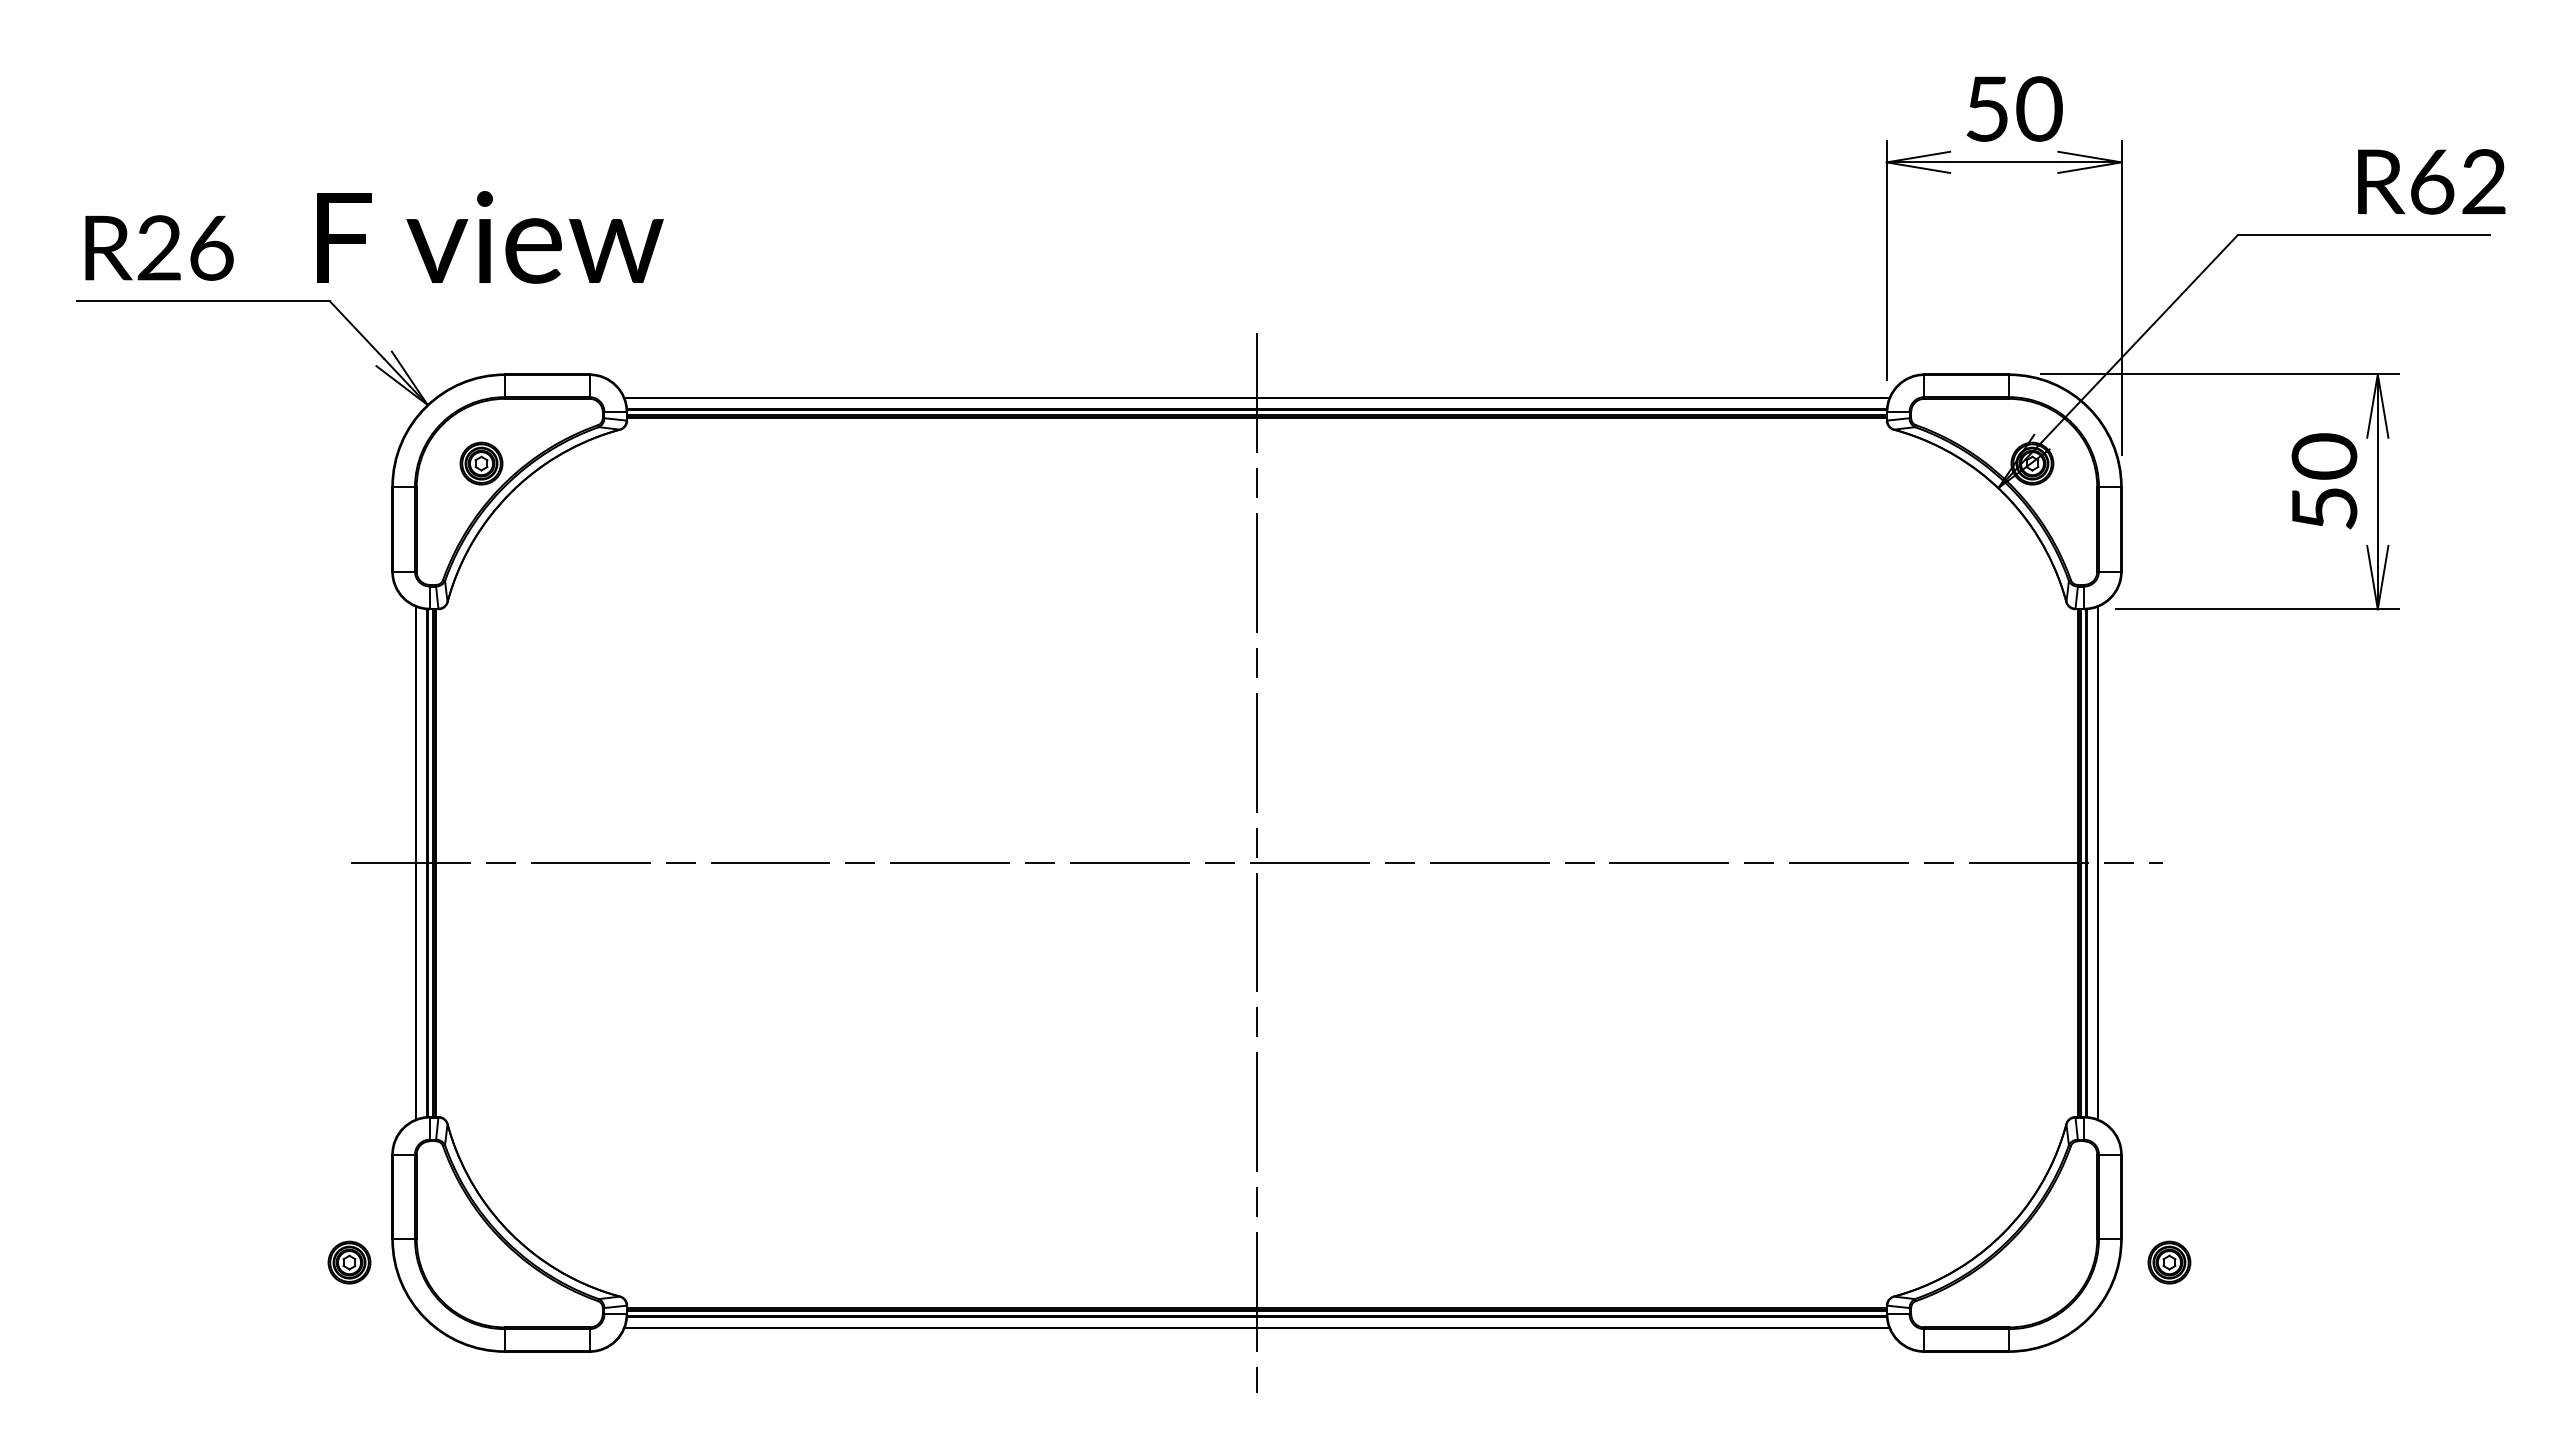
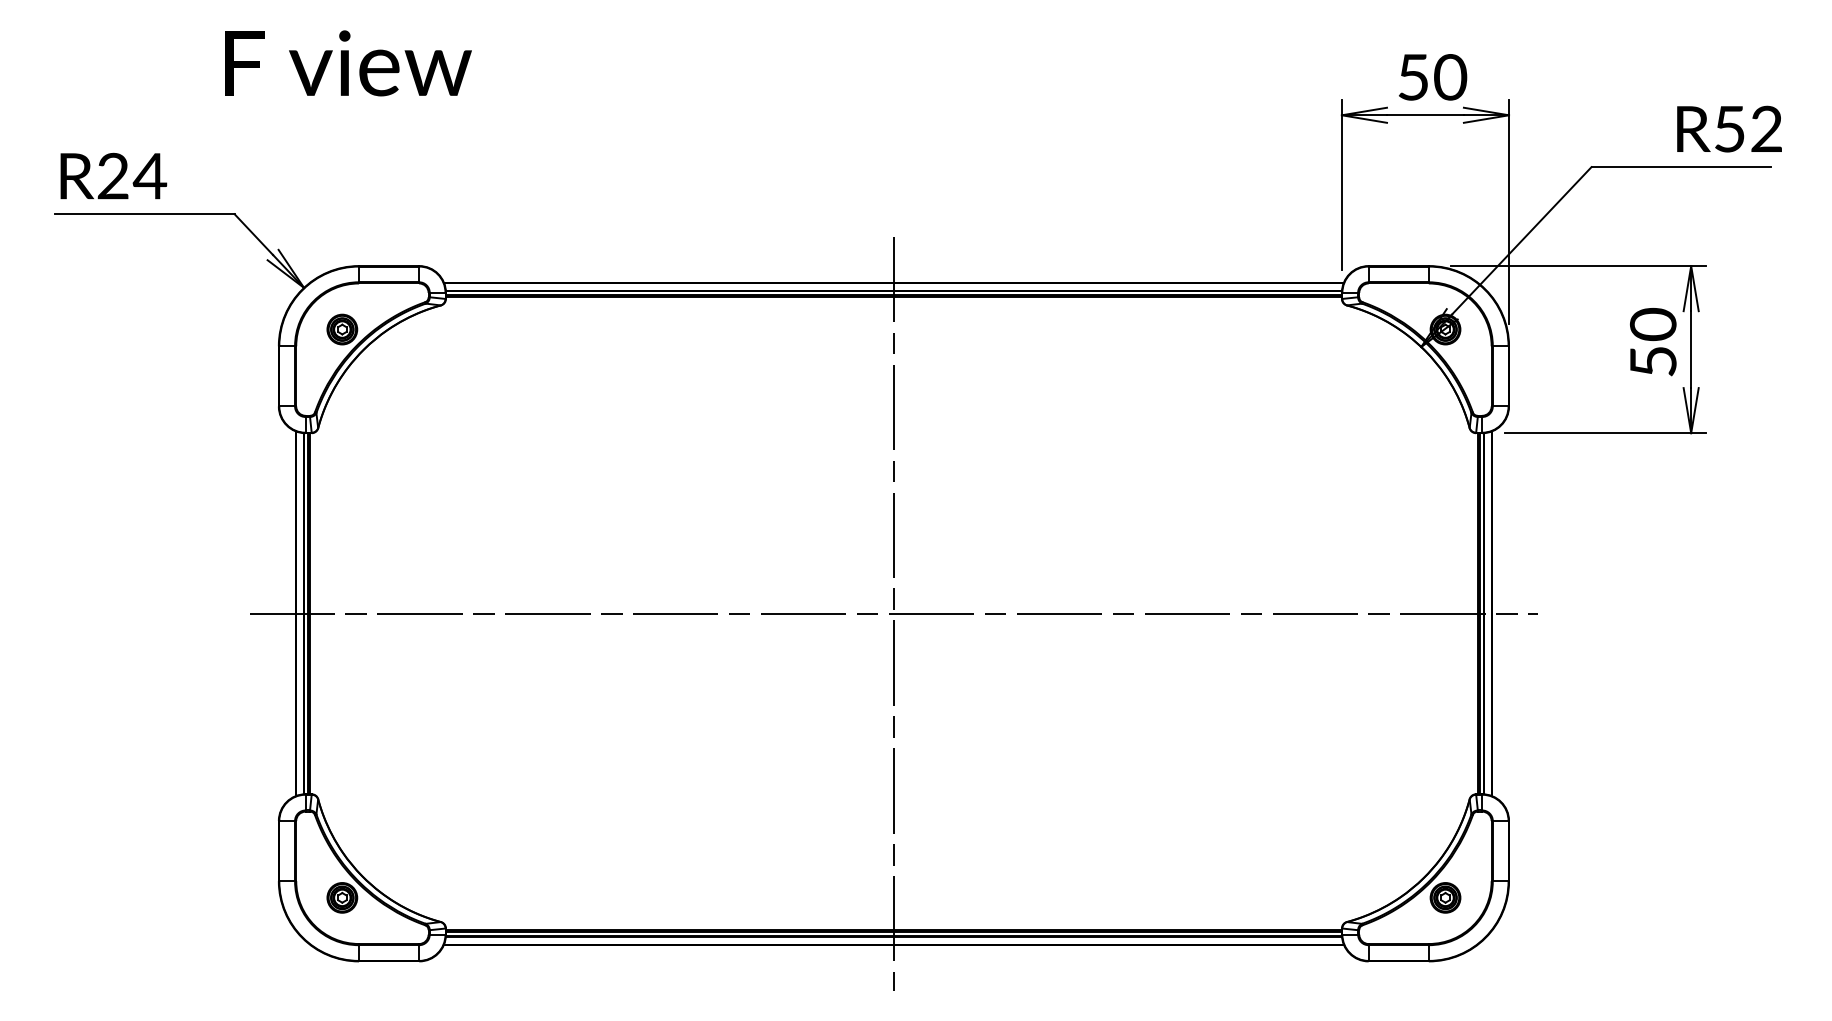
text: (2432, 181) -> (1730, 128), R62 -> R52
text: (490, 237) -> (348, 63), moved
text: (210, 248) -> (149, 176), R26 -> R24
part: (349, 1262) -> (342, 897), moved
part: (2169, 1262) -> (1445, 897), moved

